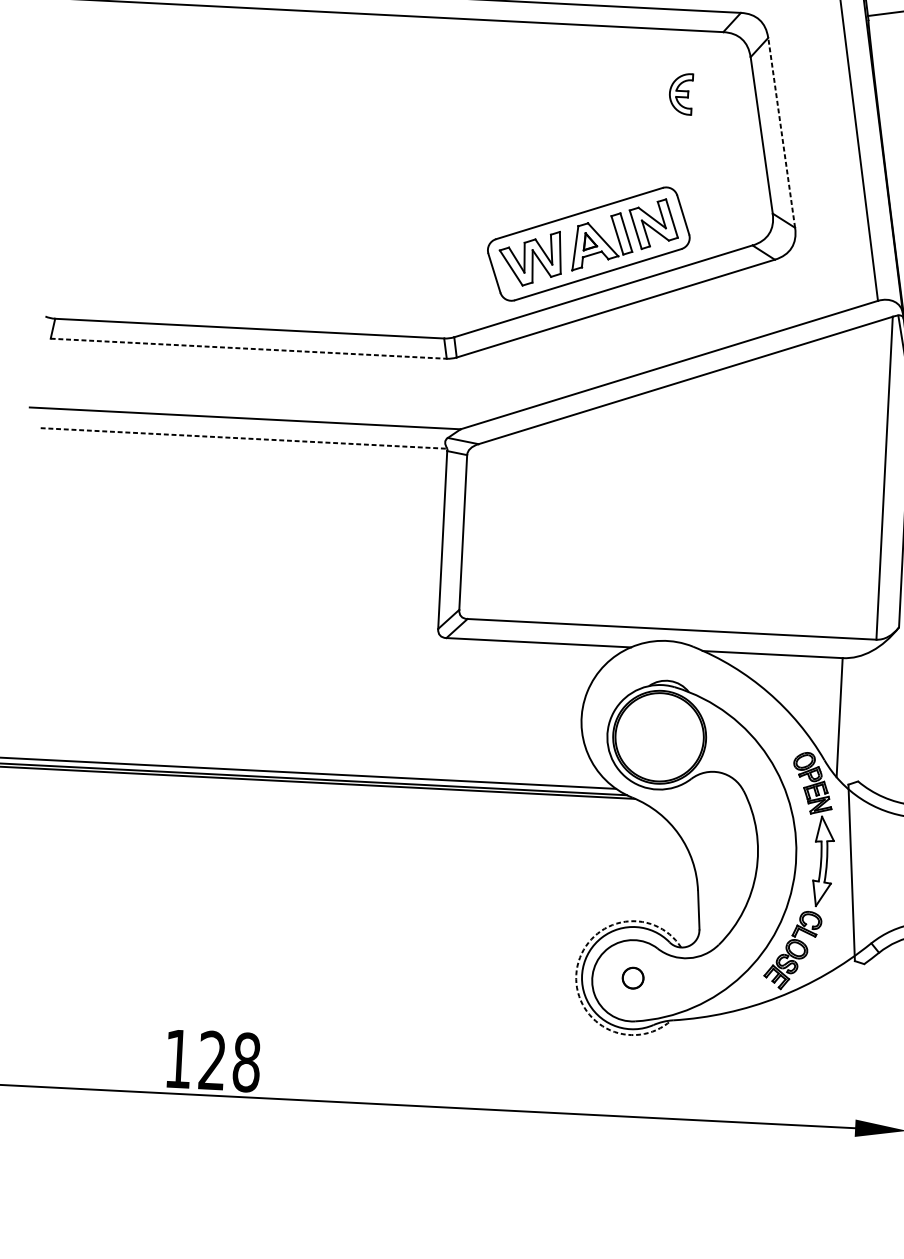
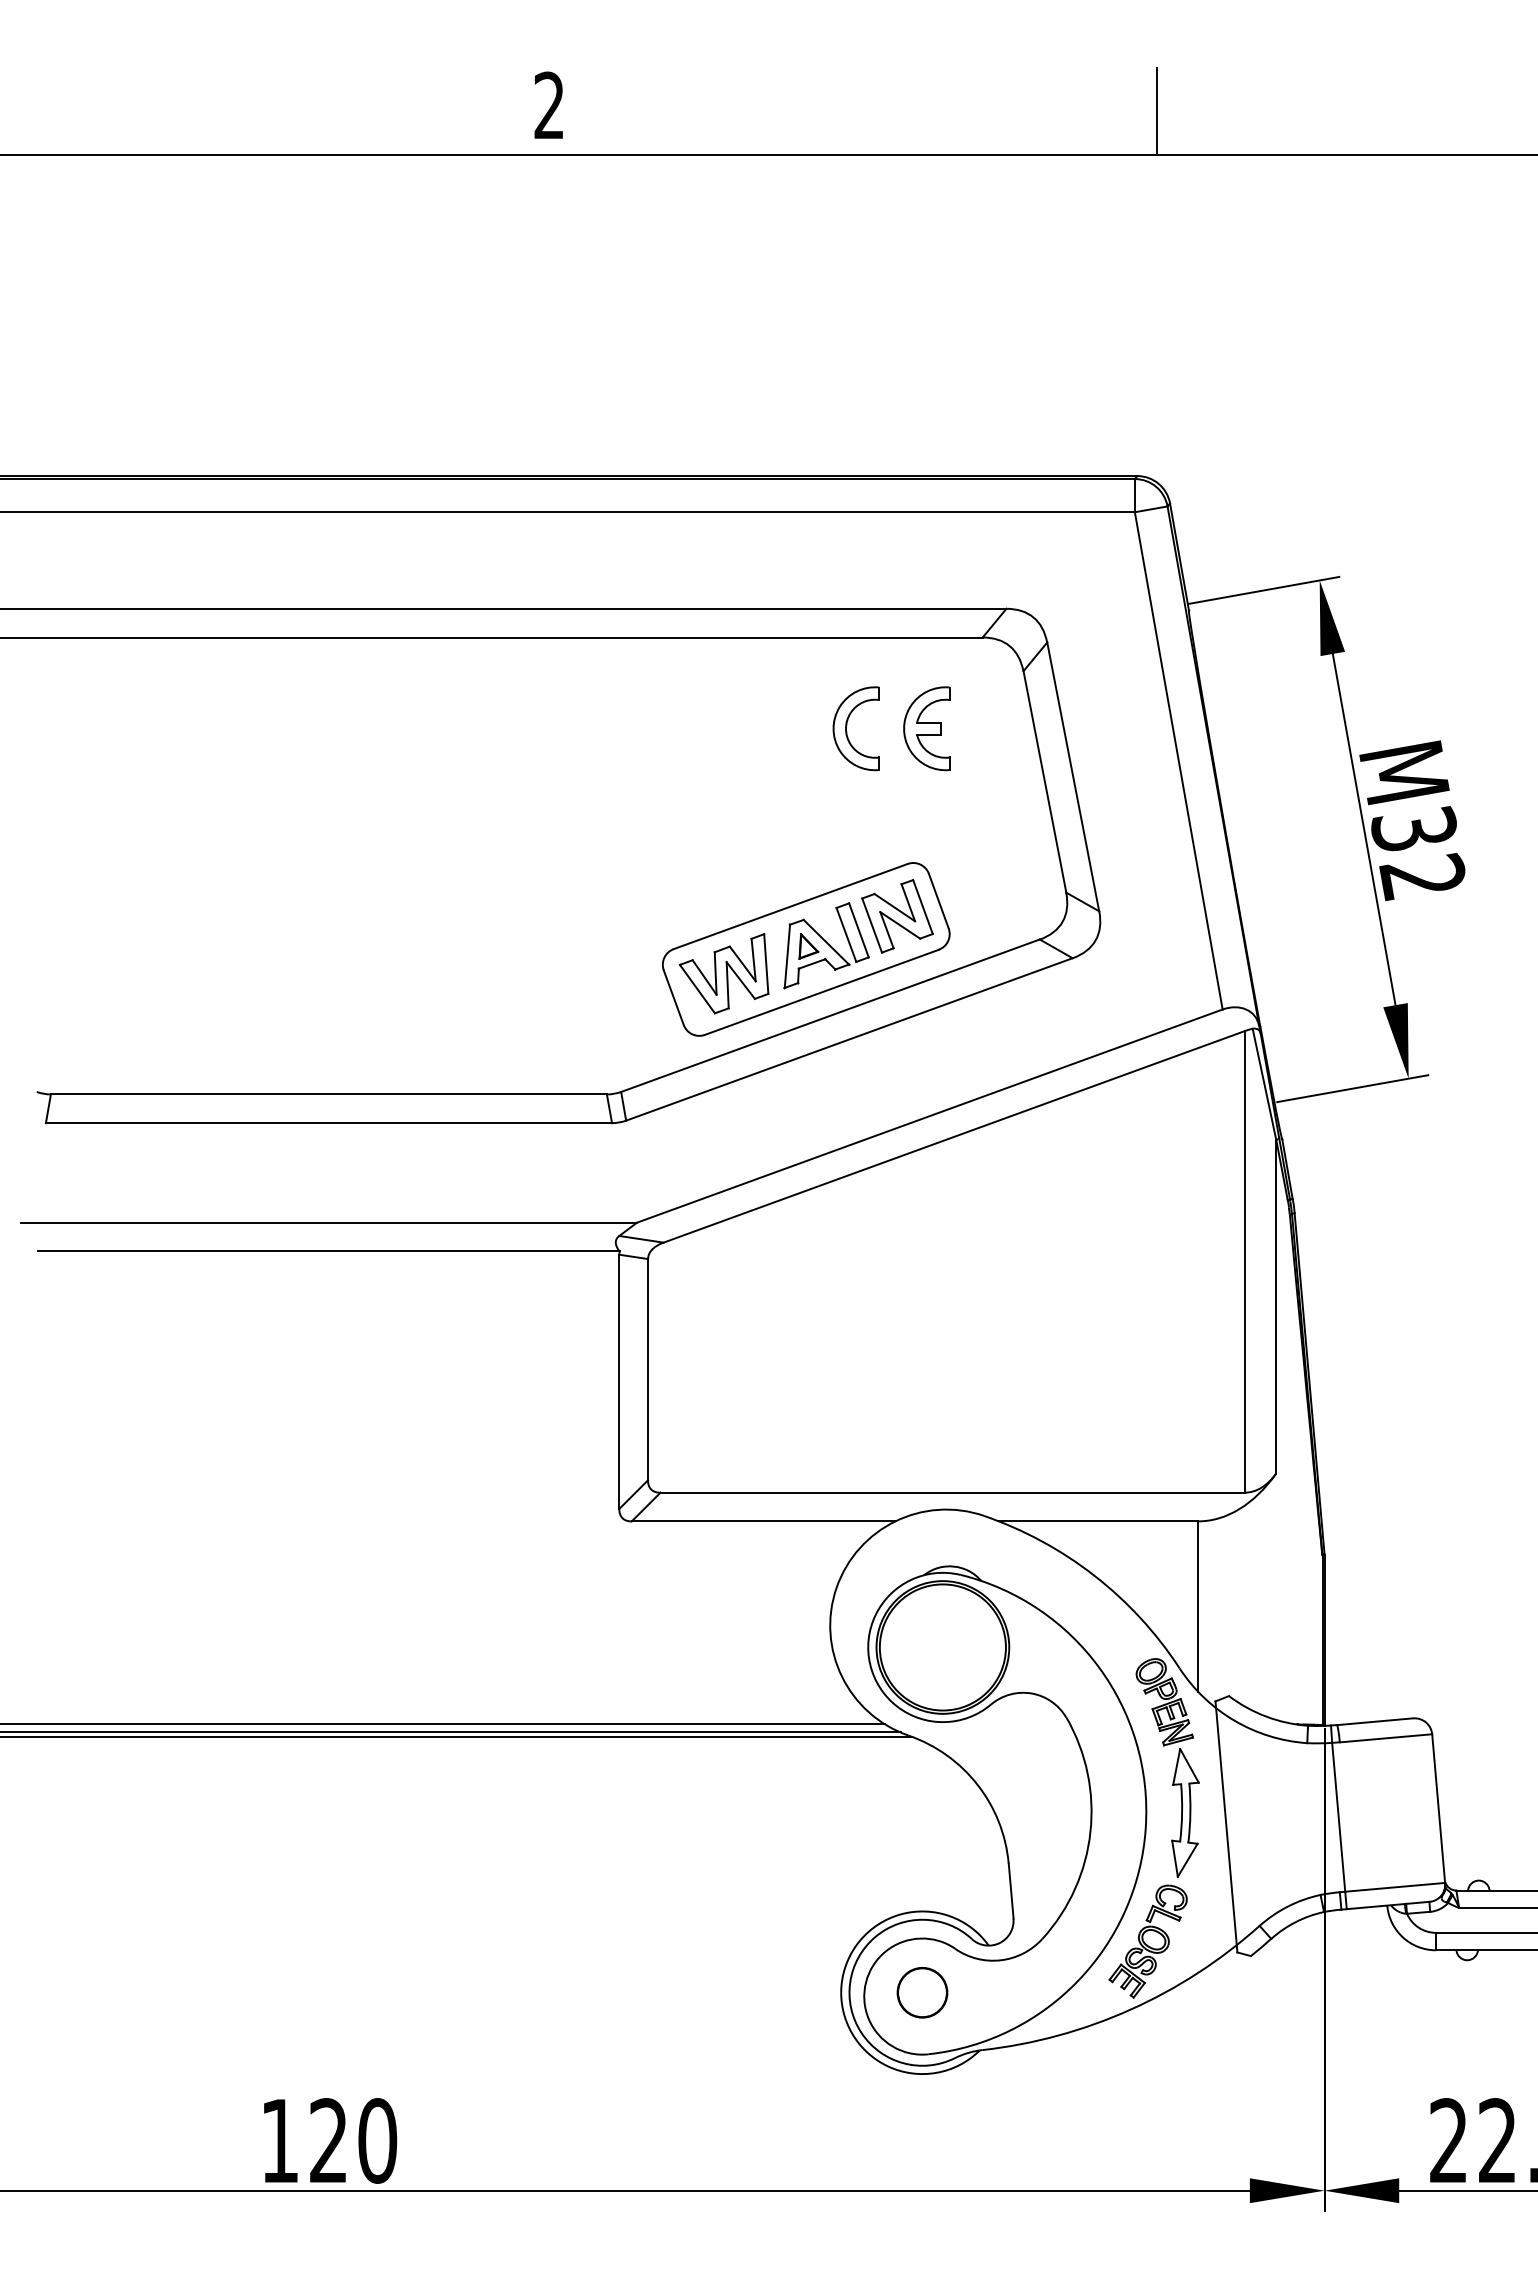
part: (625, 88) -> (847, 725), added
part: (680, 93) -> (926, 728), size x1.43
line: (781, 132) -> (1073, 776), dashed -> solid
line: (249, 348) -> (329, 1123), dashed -> solid
line: (243, 438) -> (328, 1251), dashed -> solid
arc: (576, 970) -> (841, 1985), dashed -> solid
part: (633, 977) -> (922, 1992), size x1.67
text: (246, 1062) -> (377, 2140), 128 -> 120

